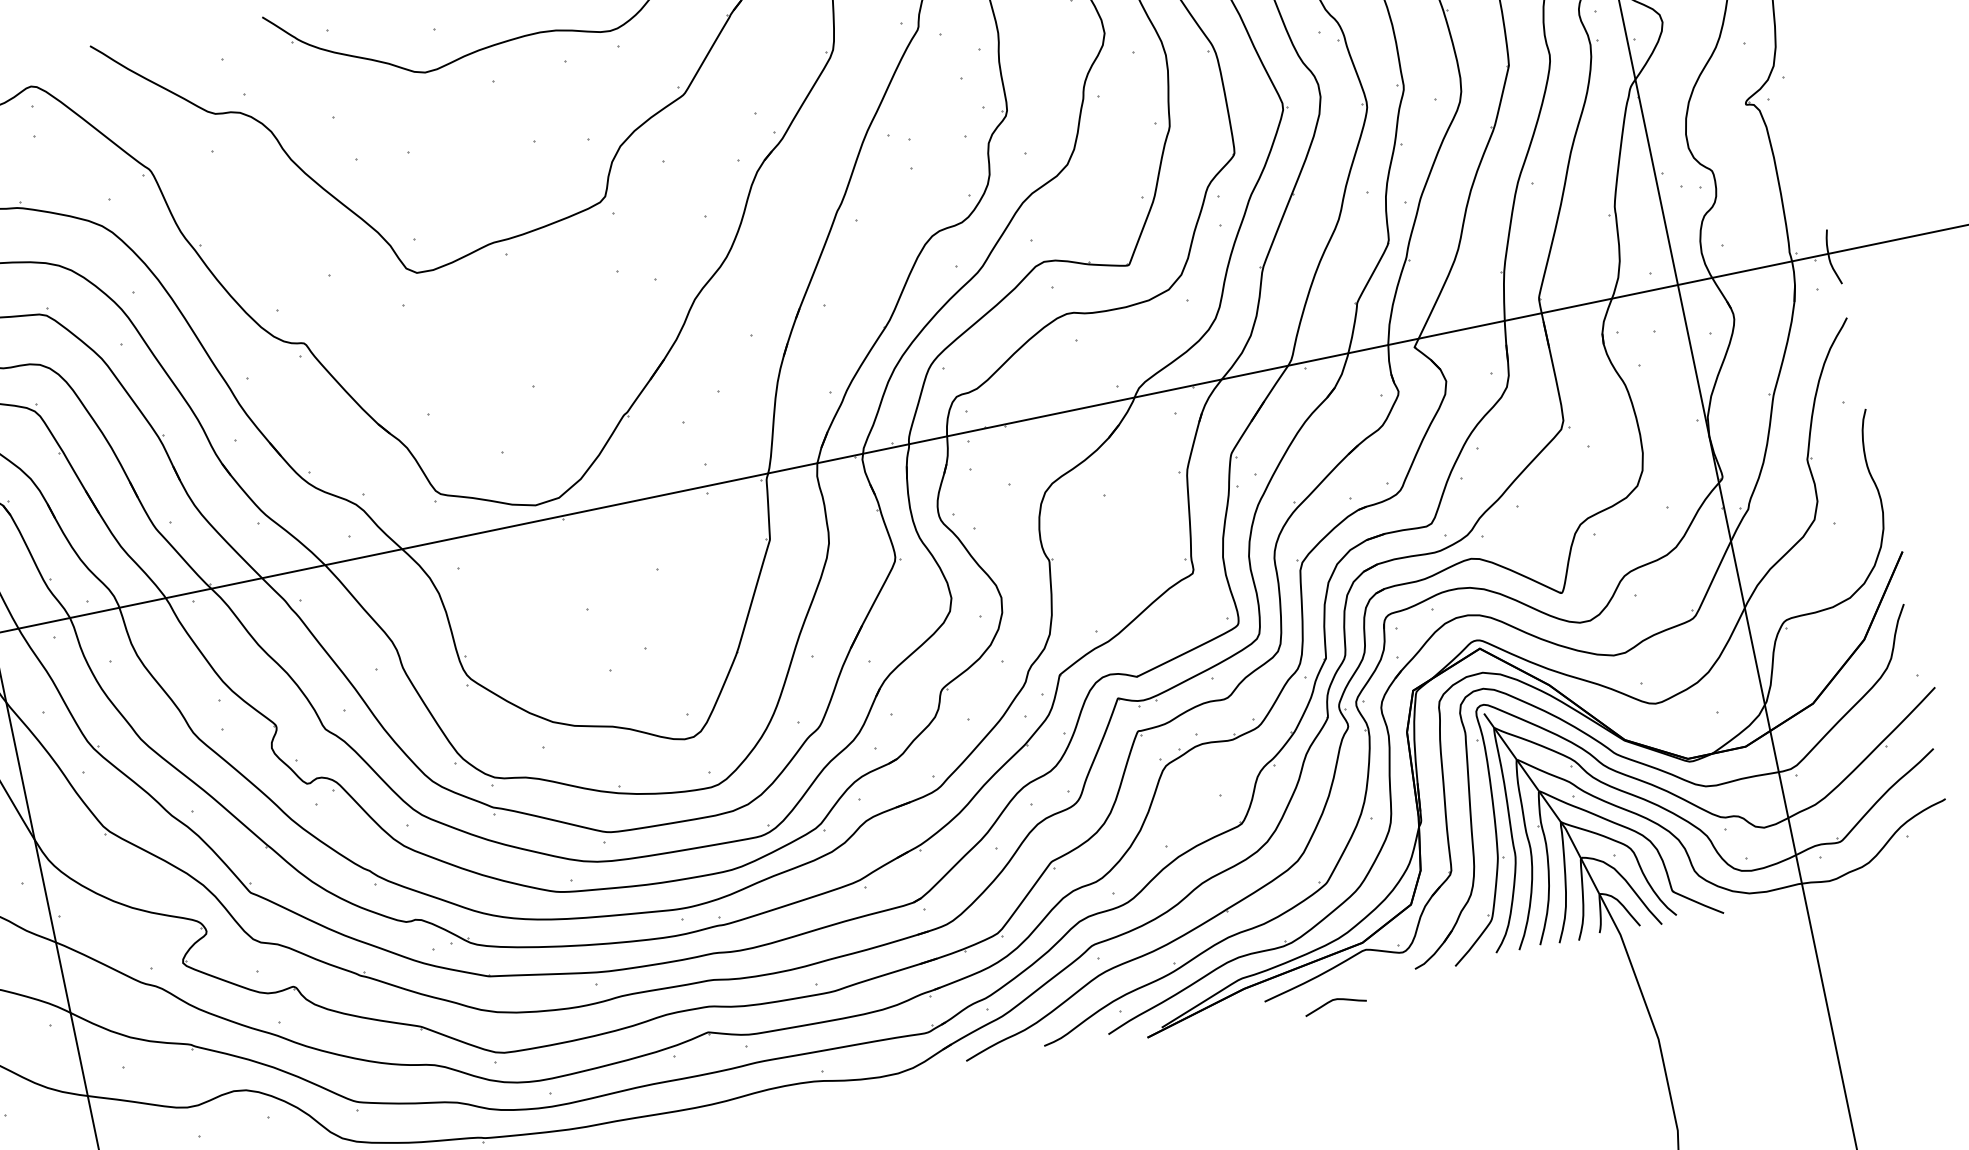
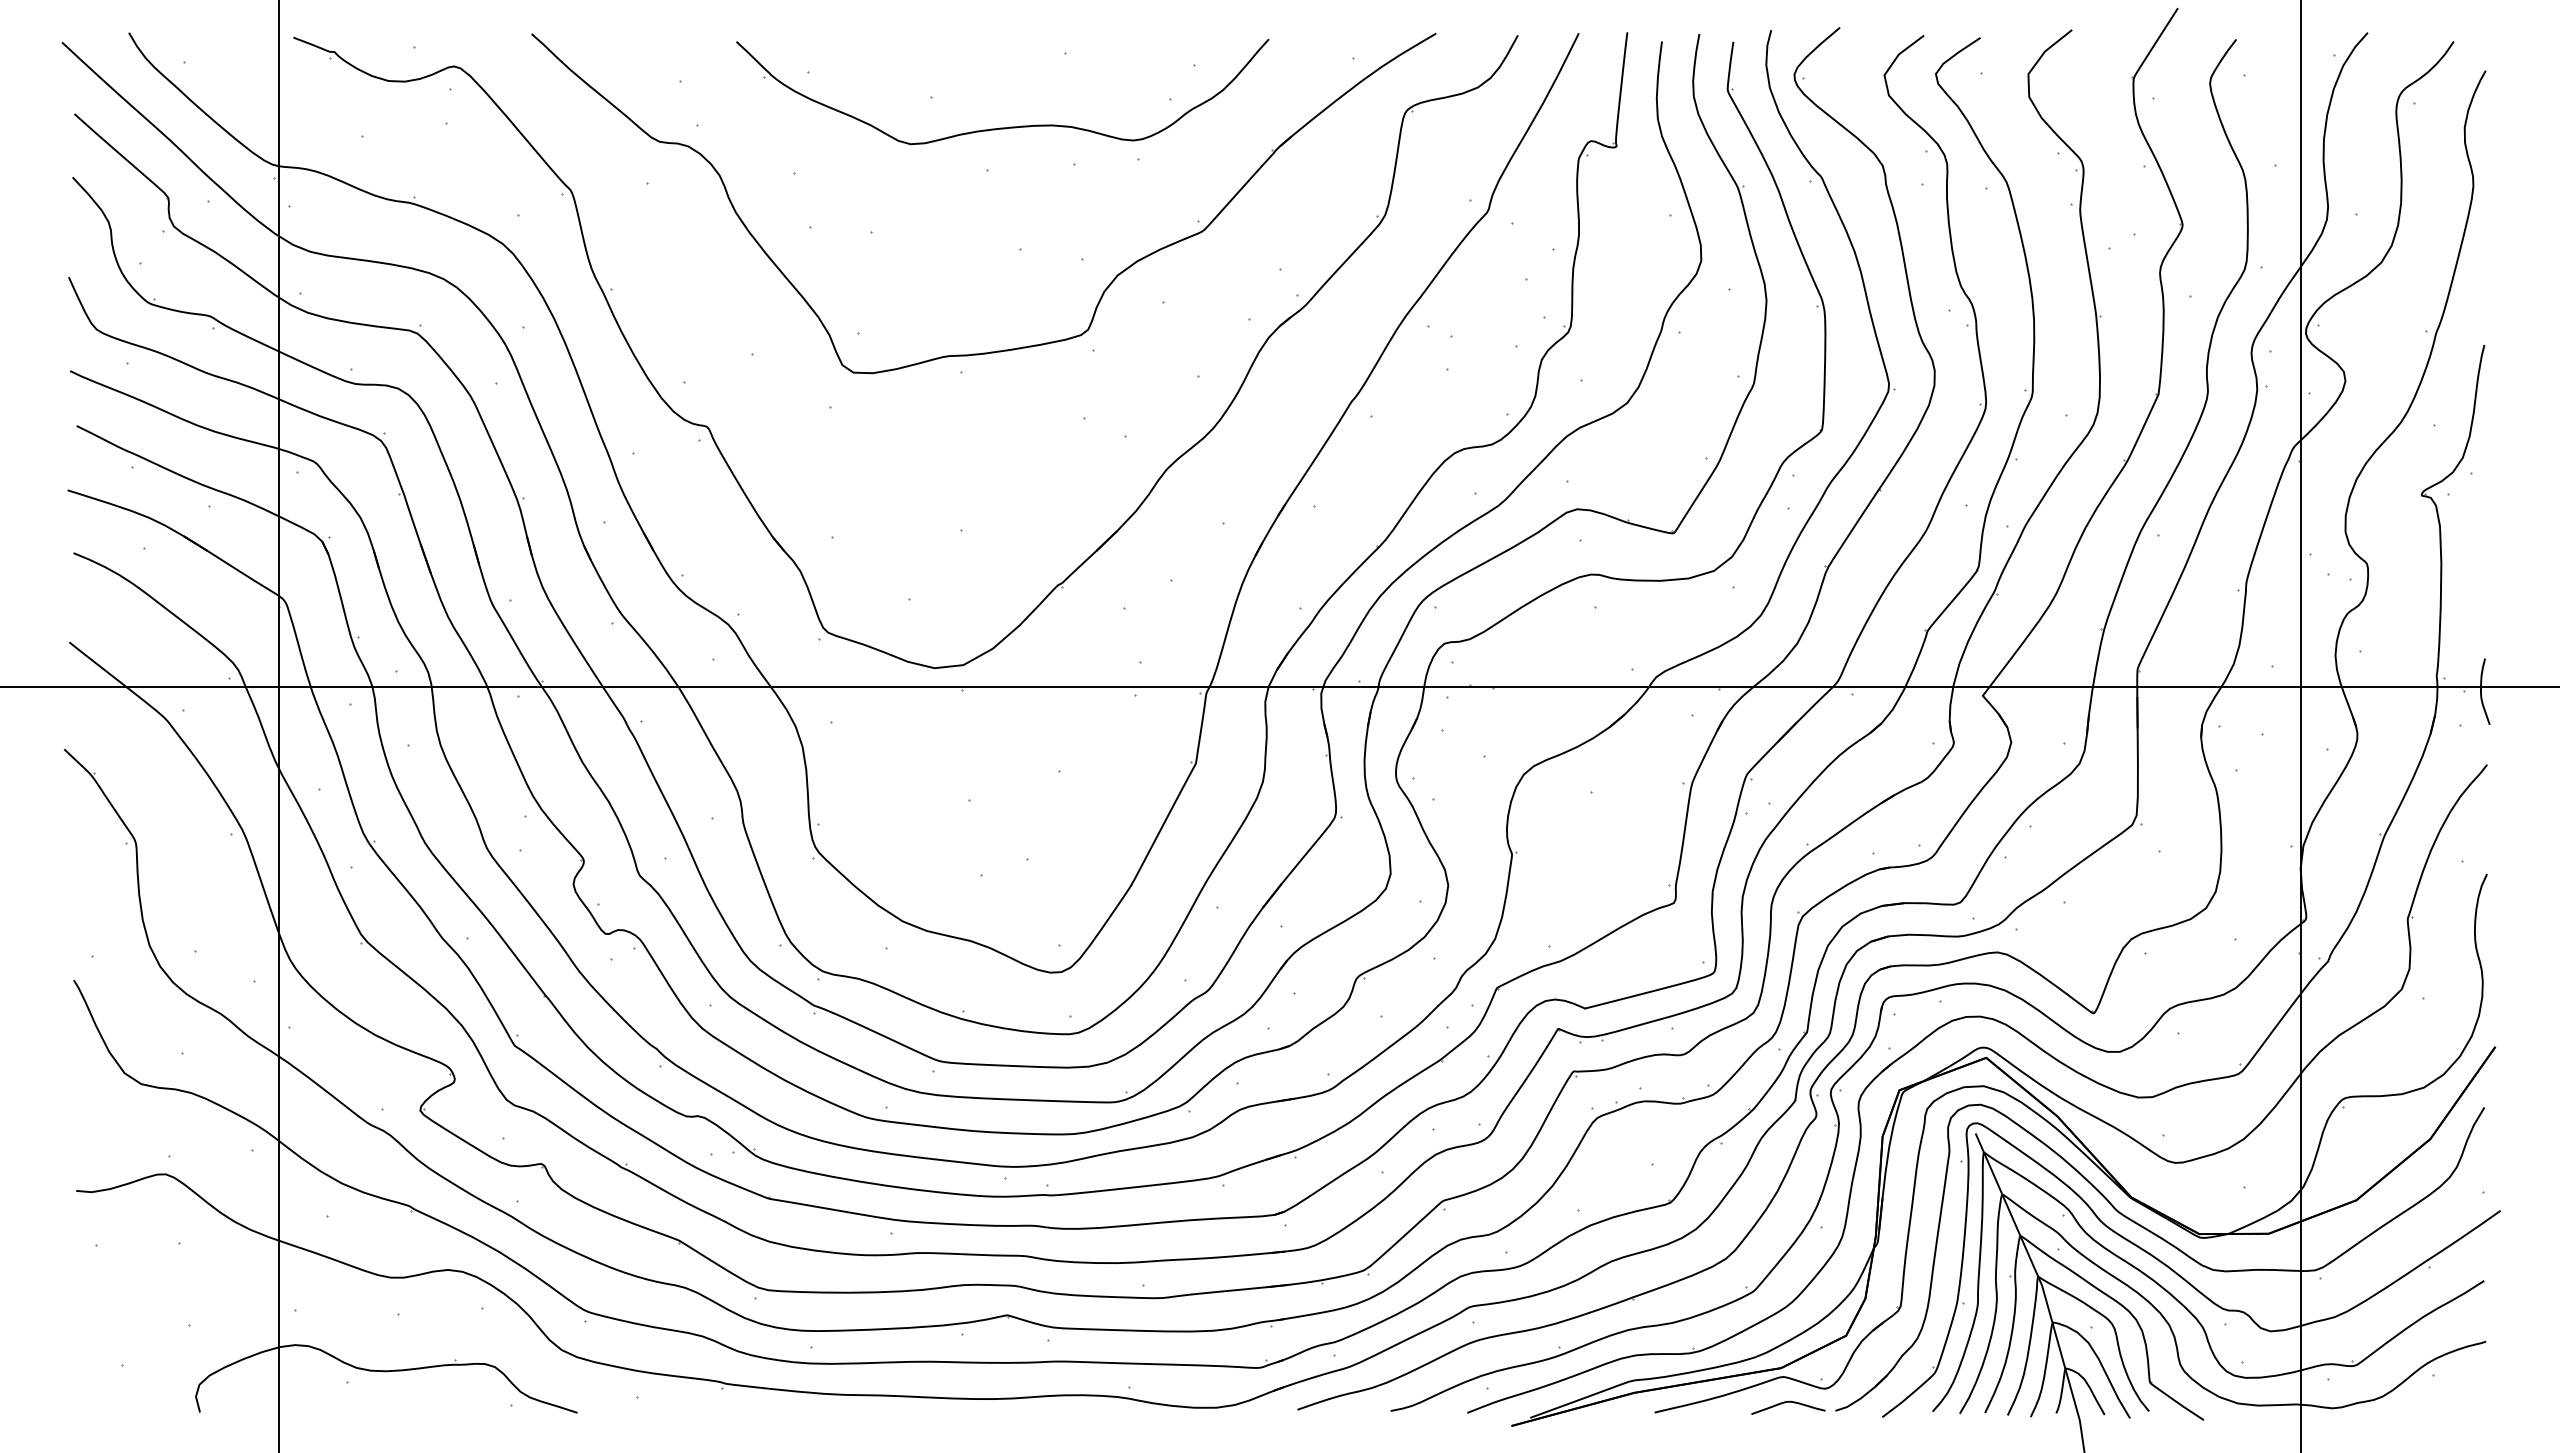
curve: (1334, 1000) -> (1788, 1402), moved

